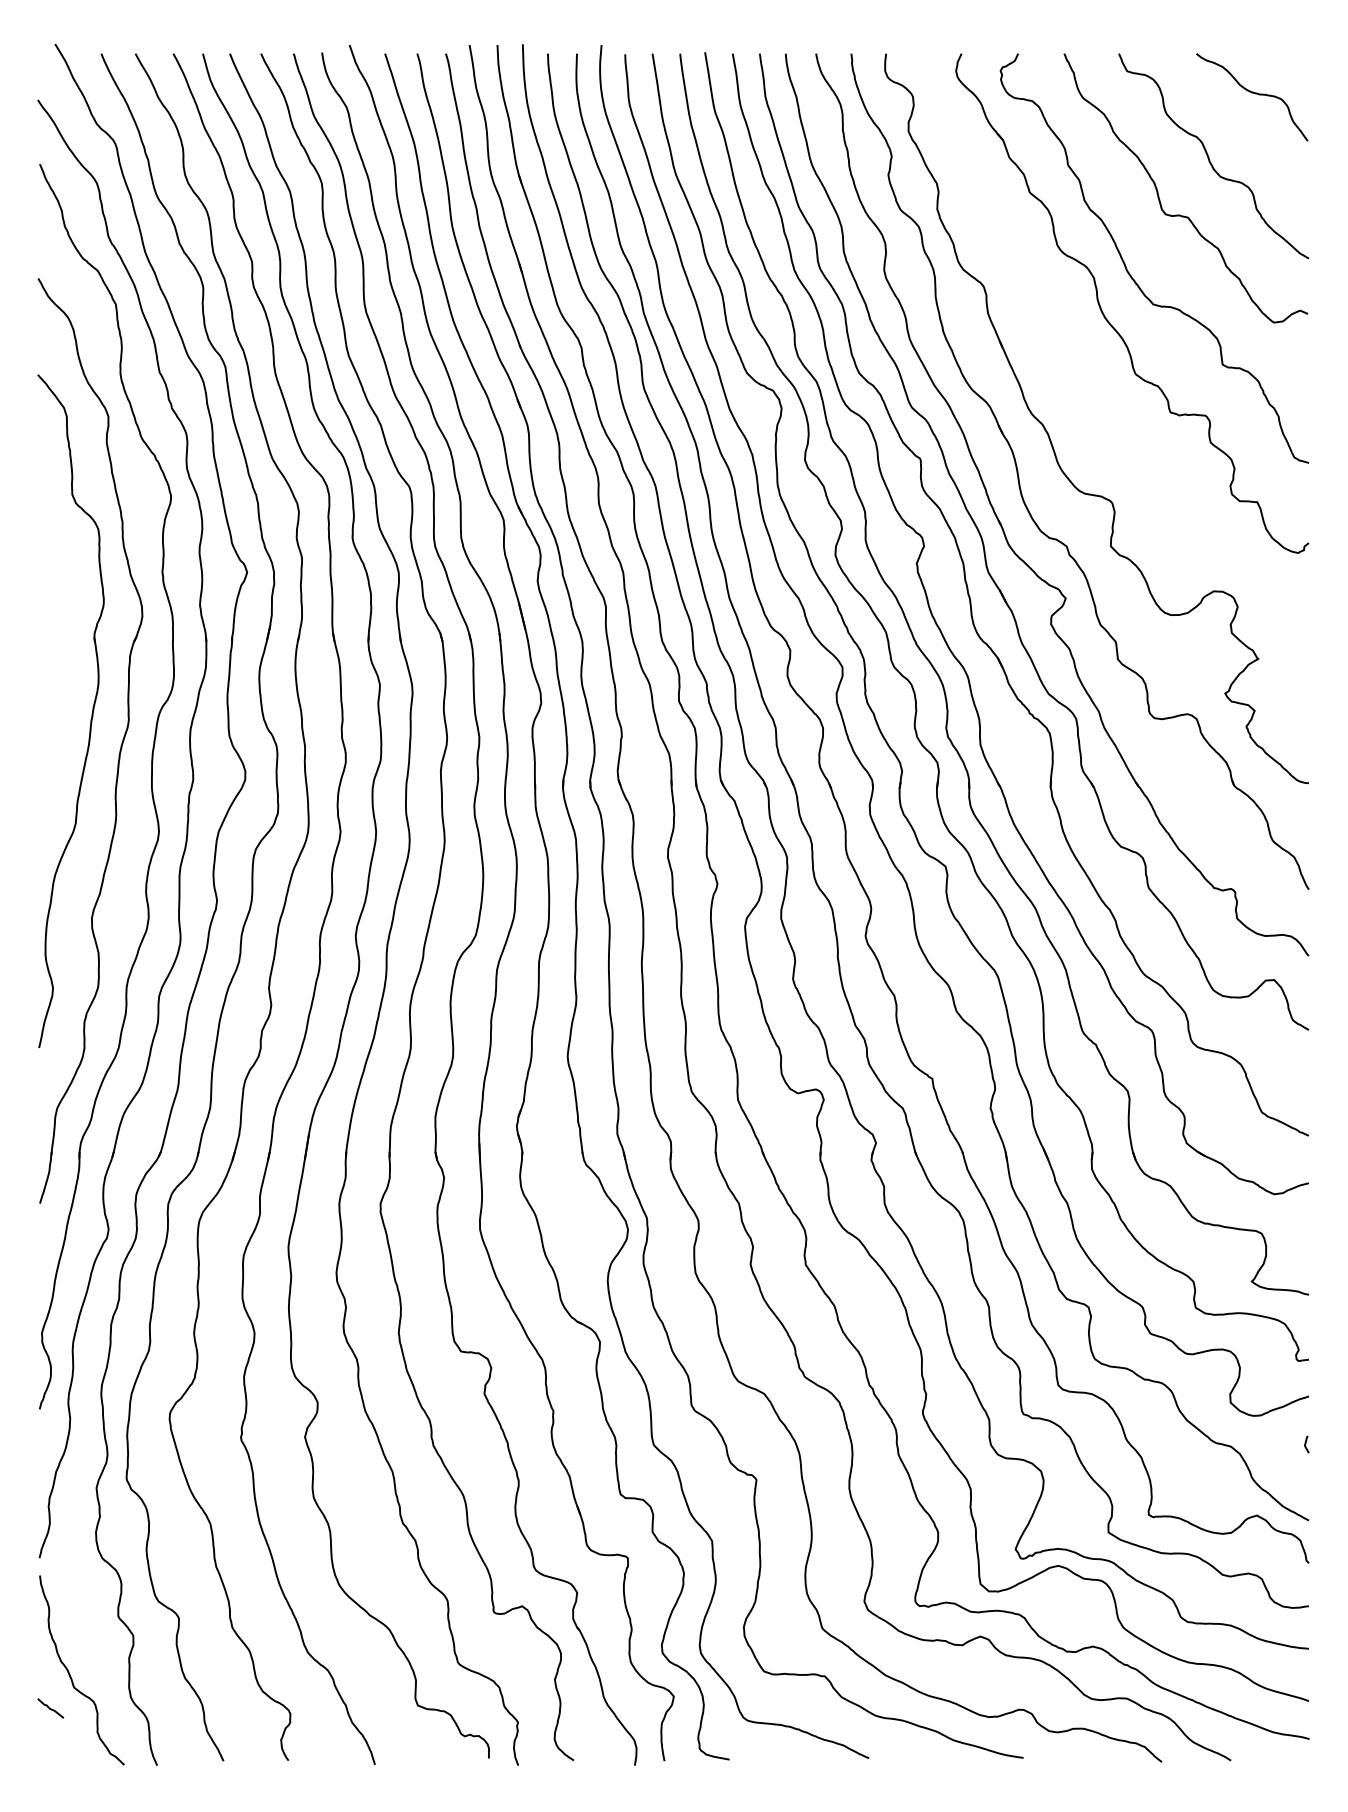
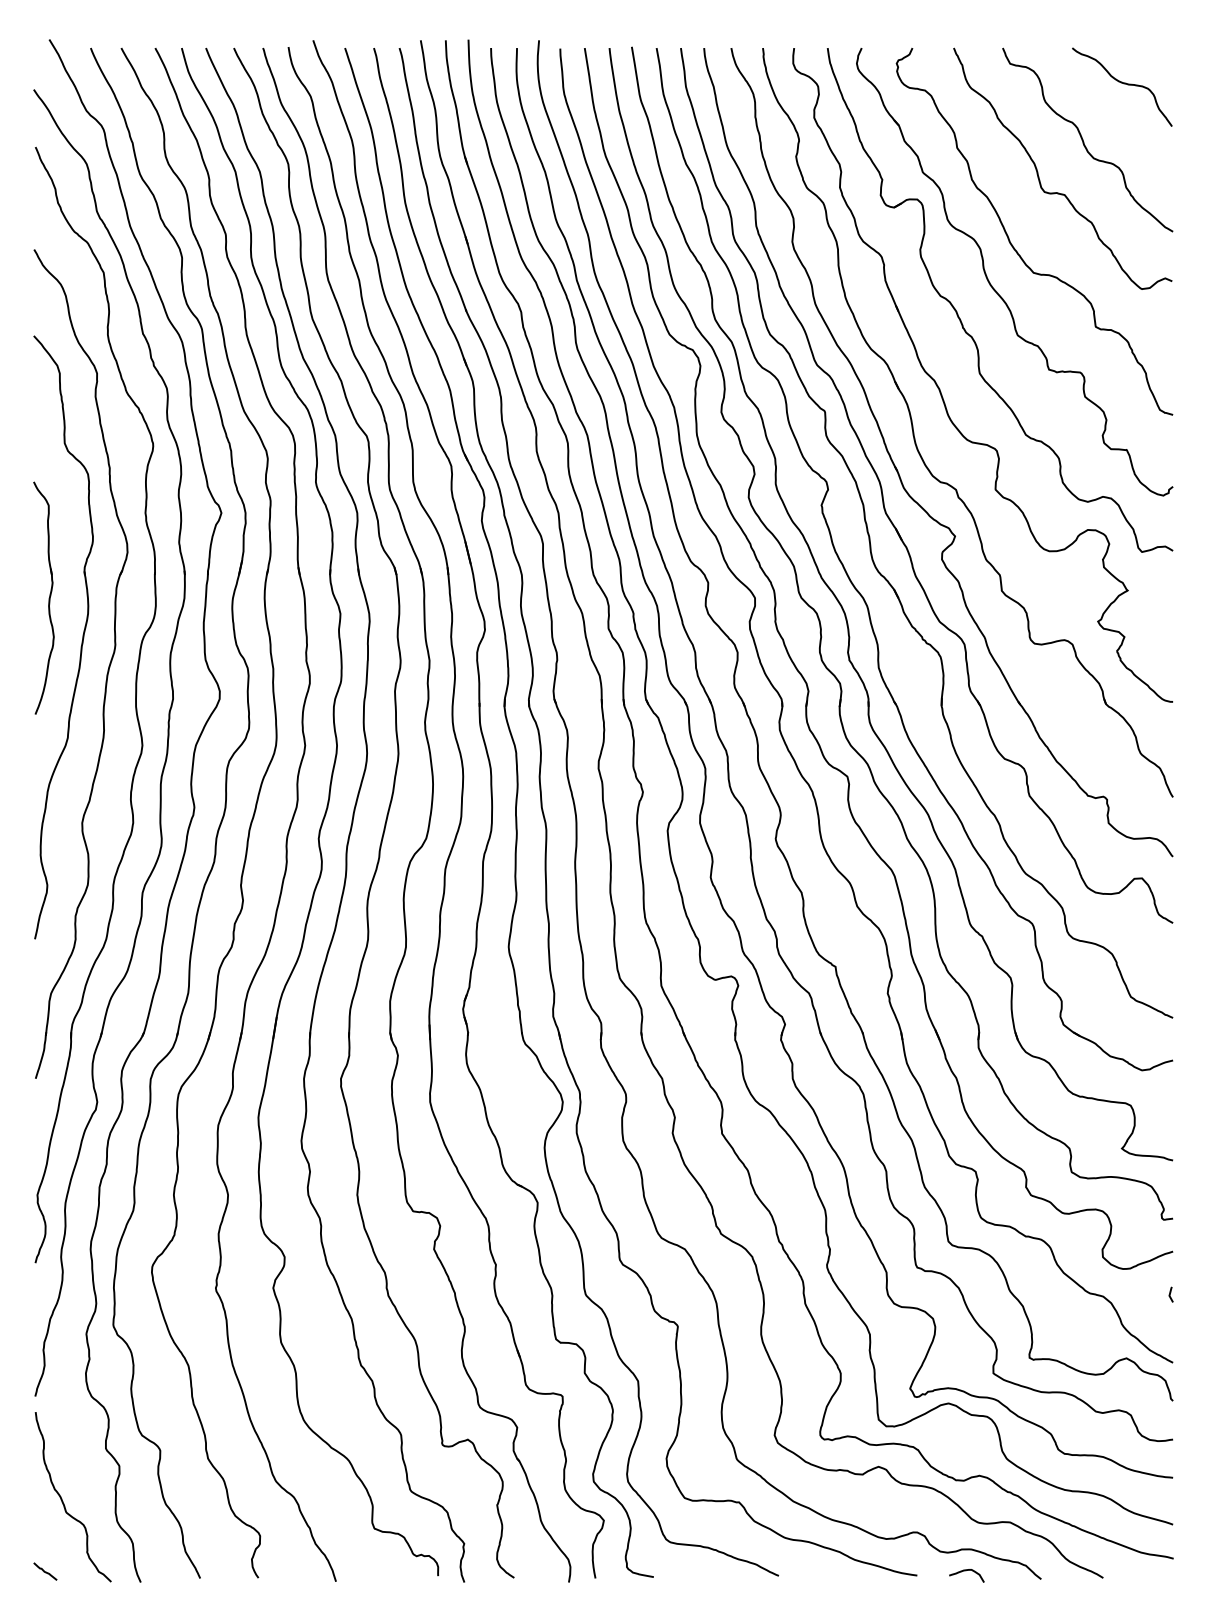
part: (1072, 356) -> (961, 319), added
part: (49, 667) -> (44, 598), added
line: (50, 1708) -> (45, 1571), moved
curve: (1078, 1752) -> (966, 1570), added

